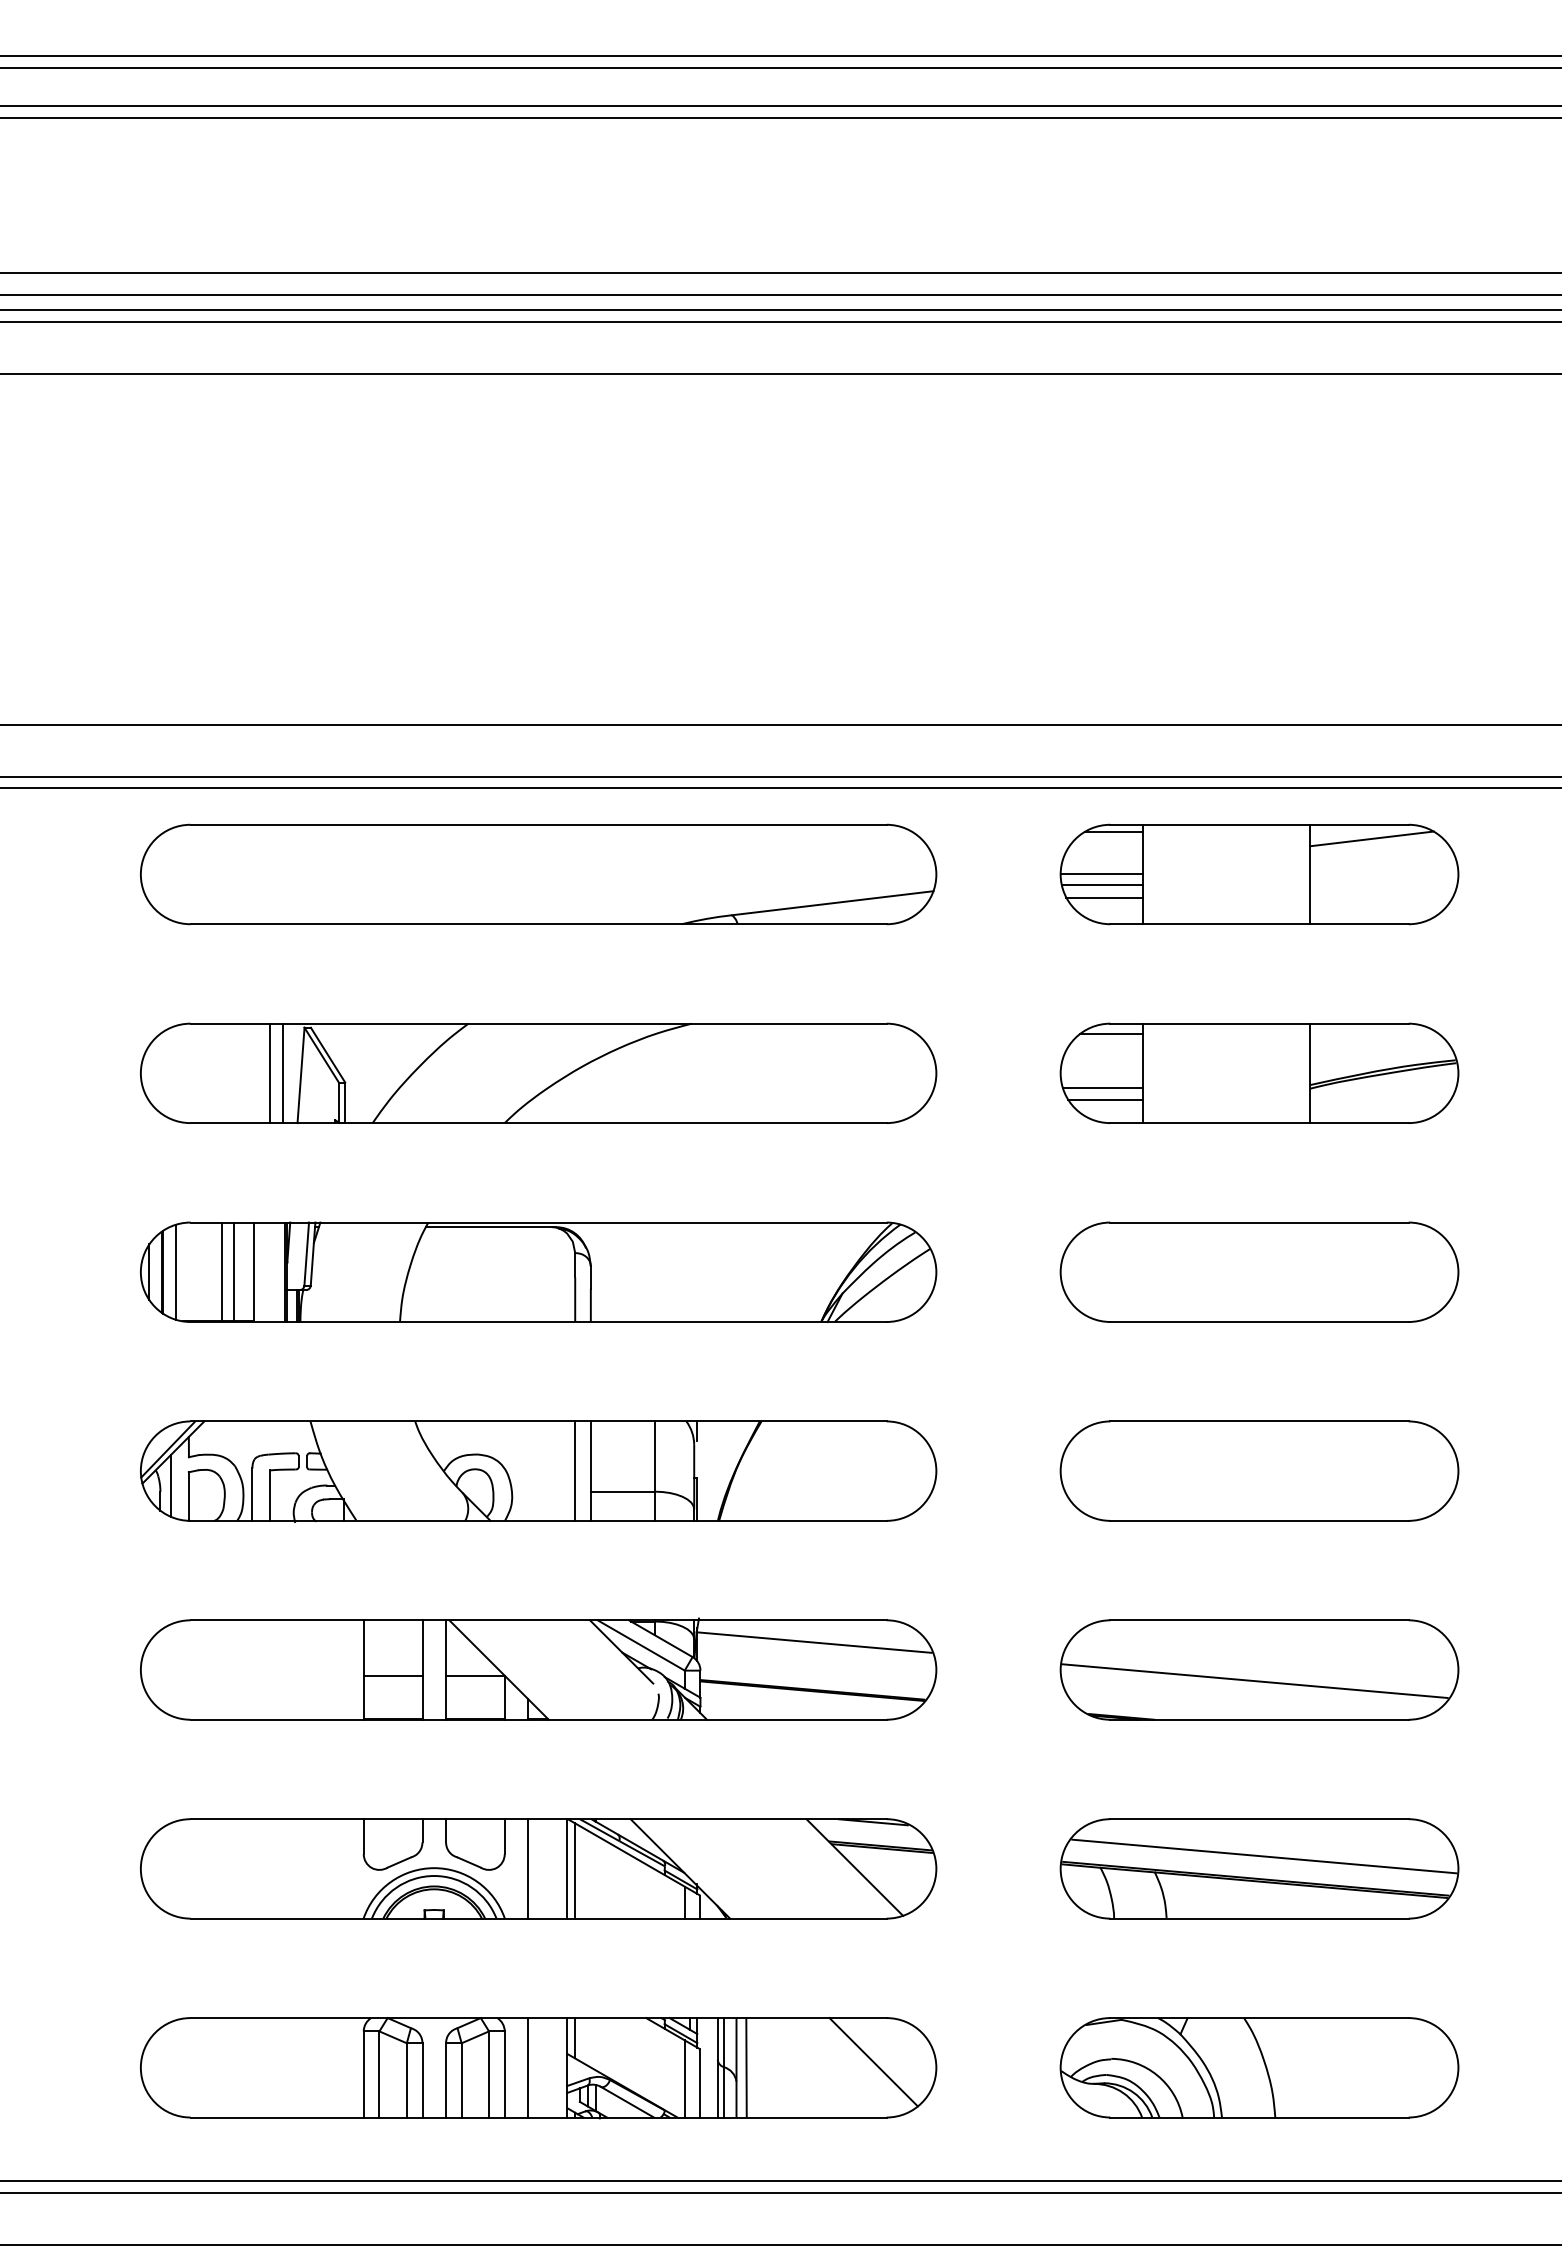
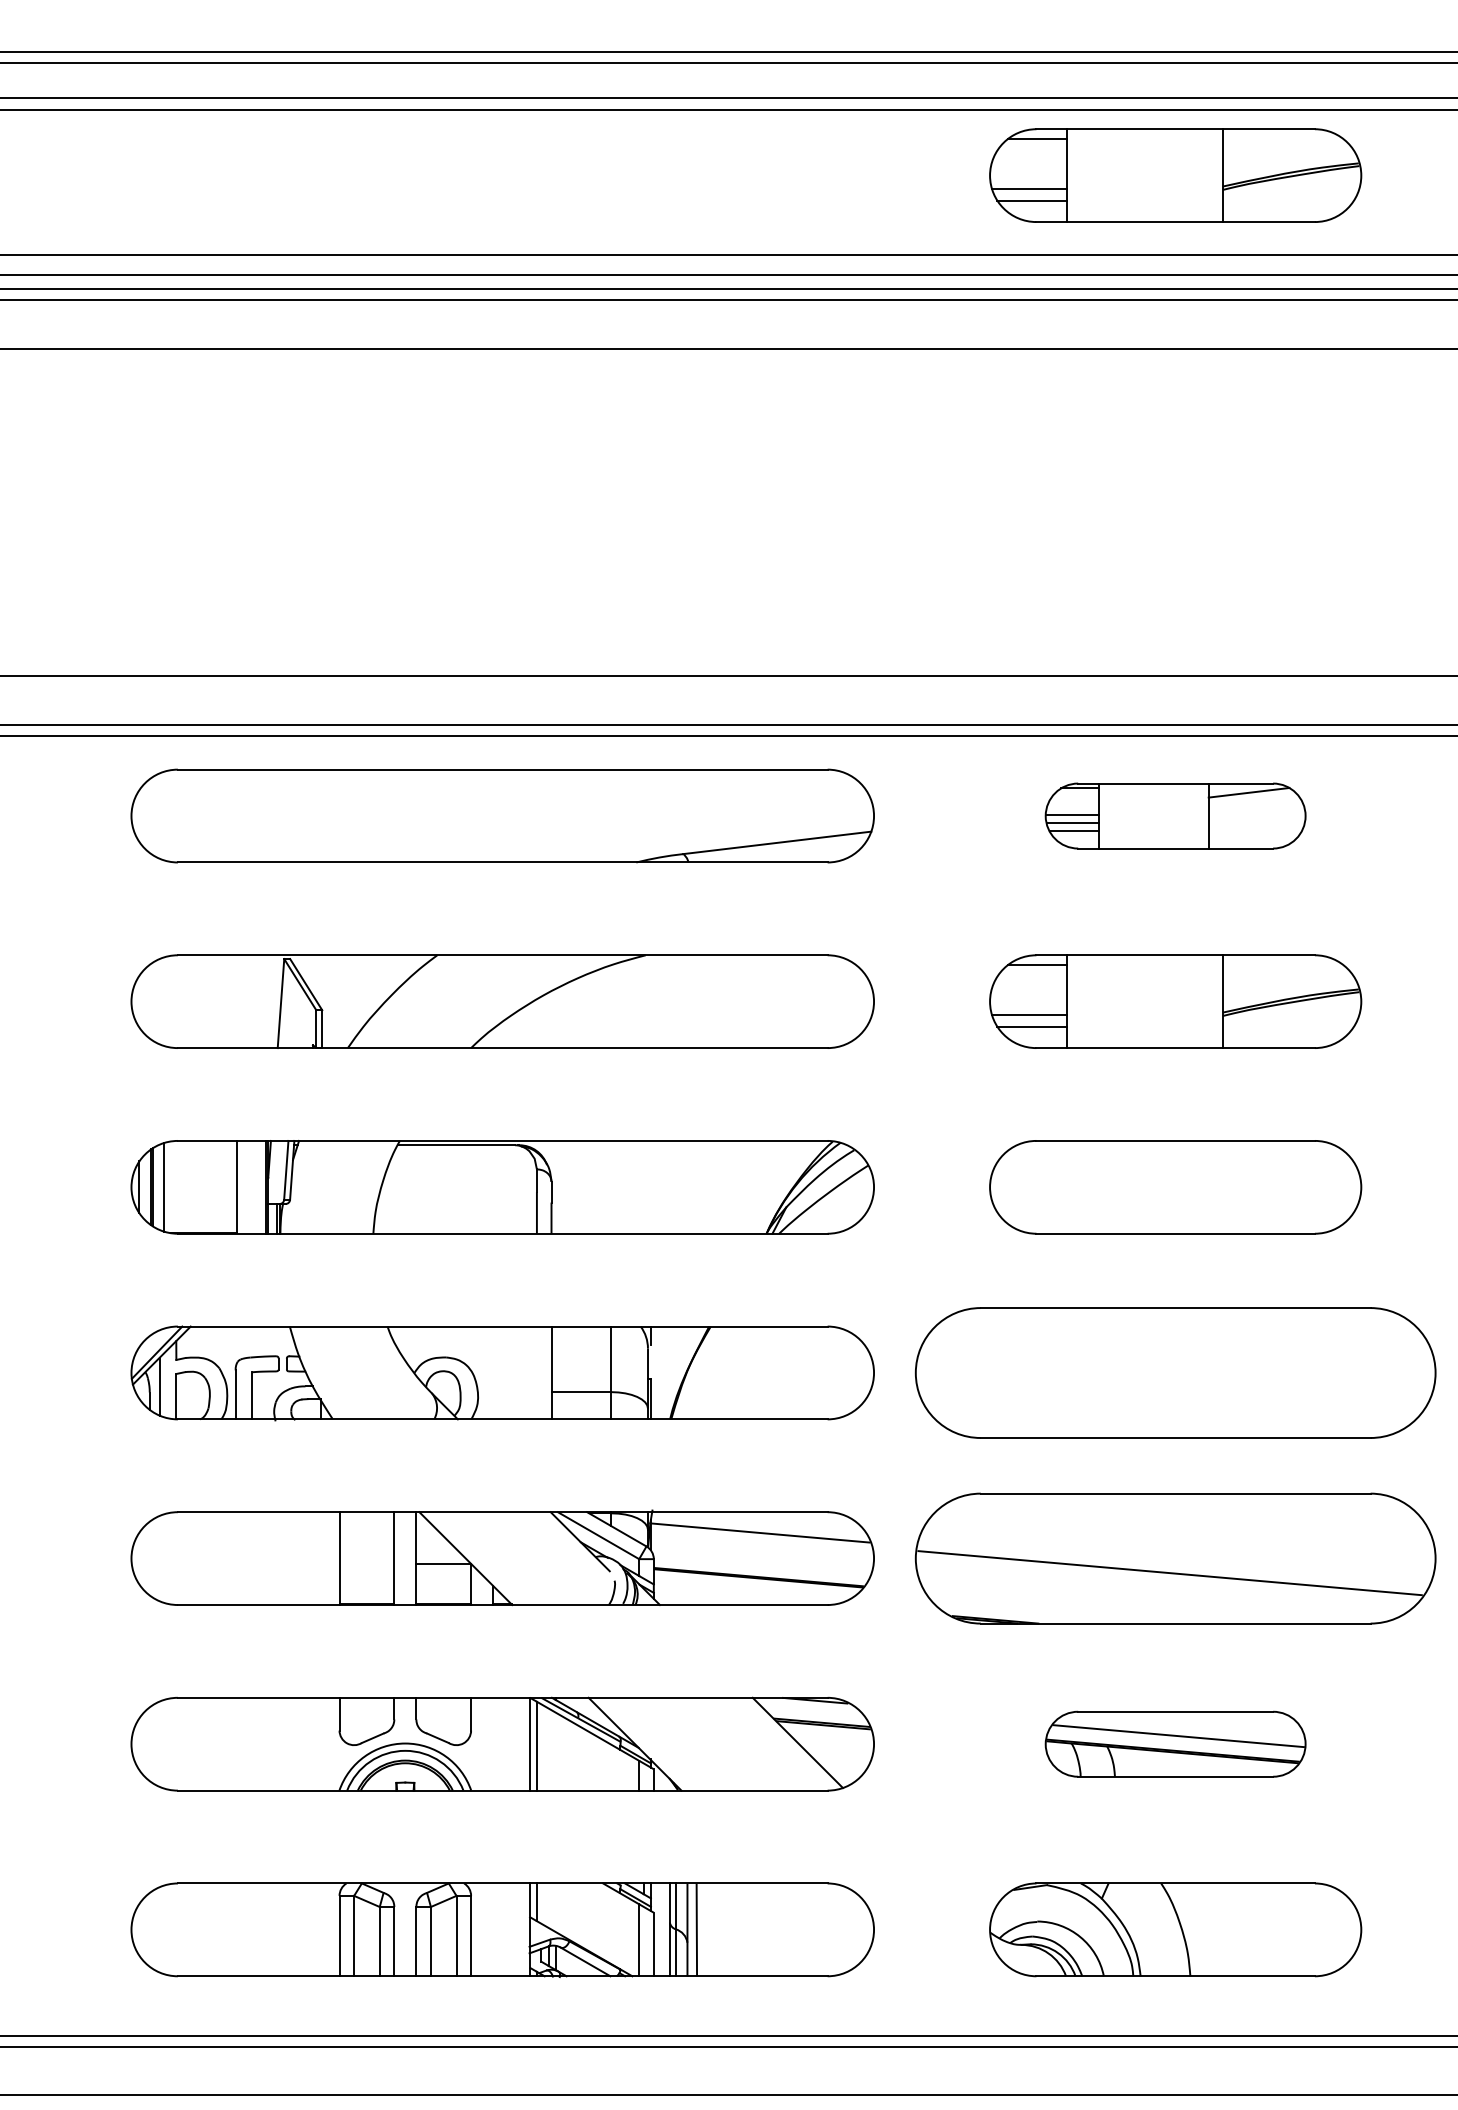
part: (1259, 187) -> (1175, 174), added
part: (1259, 874) -> (1175, 816), size x0.7
line: (270, 1073) -> (252, 1001), removed
line: (282, 1073) -> (263, 1001), removed
line: (222, 1271) -> (207, 1186), removed
line: (234, 1271) -> (218, 1186), removed
line: (575, 1470) -> (537, 1372), removed
part: (1259, 1470) -> (1175, 1372), size x1.4
part: (1259, 1669) -> (1175, 1558), size x1.4
line: (392, 1676) -> (366, 1564), removed
line: (528, 1868) -> (493, 1743), removed
part: (1259, 1868) -> (1175, 1743), size x0.7
line: (873, 2062) -> (815, 1924), removed
line: (528, 2067) -> (493, 1929), removed

